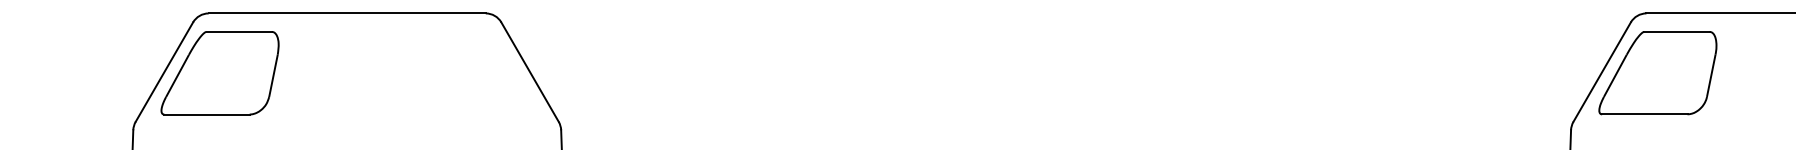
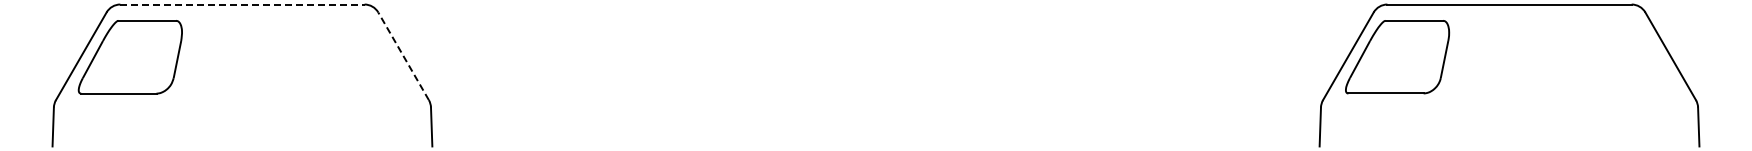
line: (347, 13) -> (242, 4), solid -> dashed
line: (529, 72) -> (403, 56), solid -> dashed

